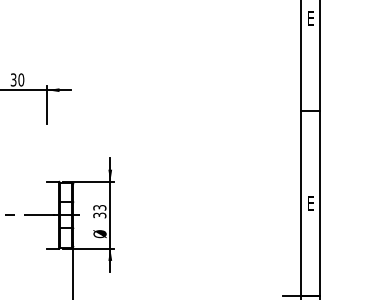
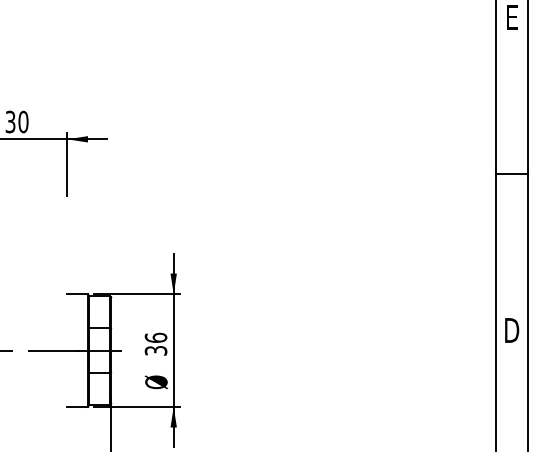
text: (310, 203) -> (511, 330), E -> D
text: (99, 207) -> (155, 337), 33 -> 36

